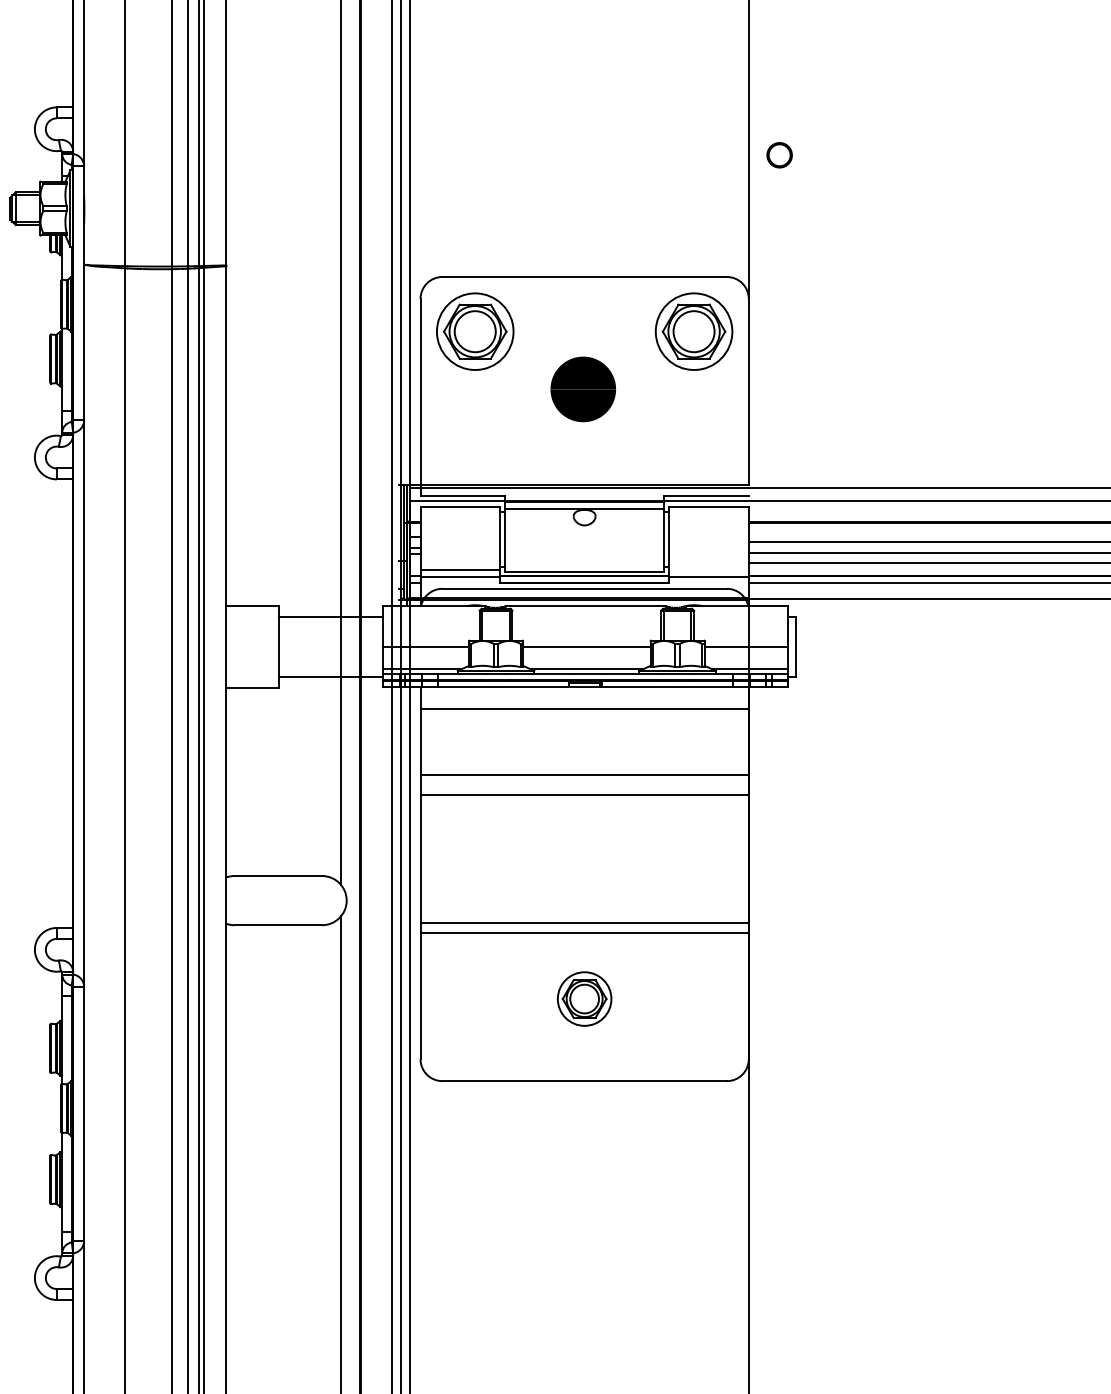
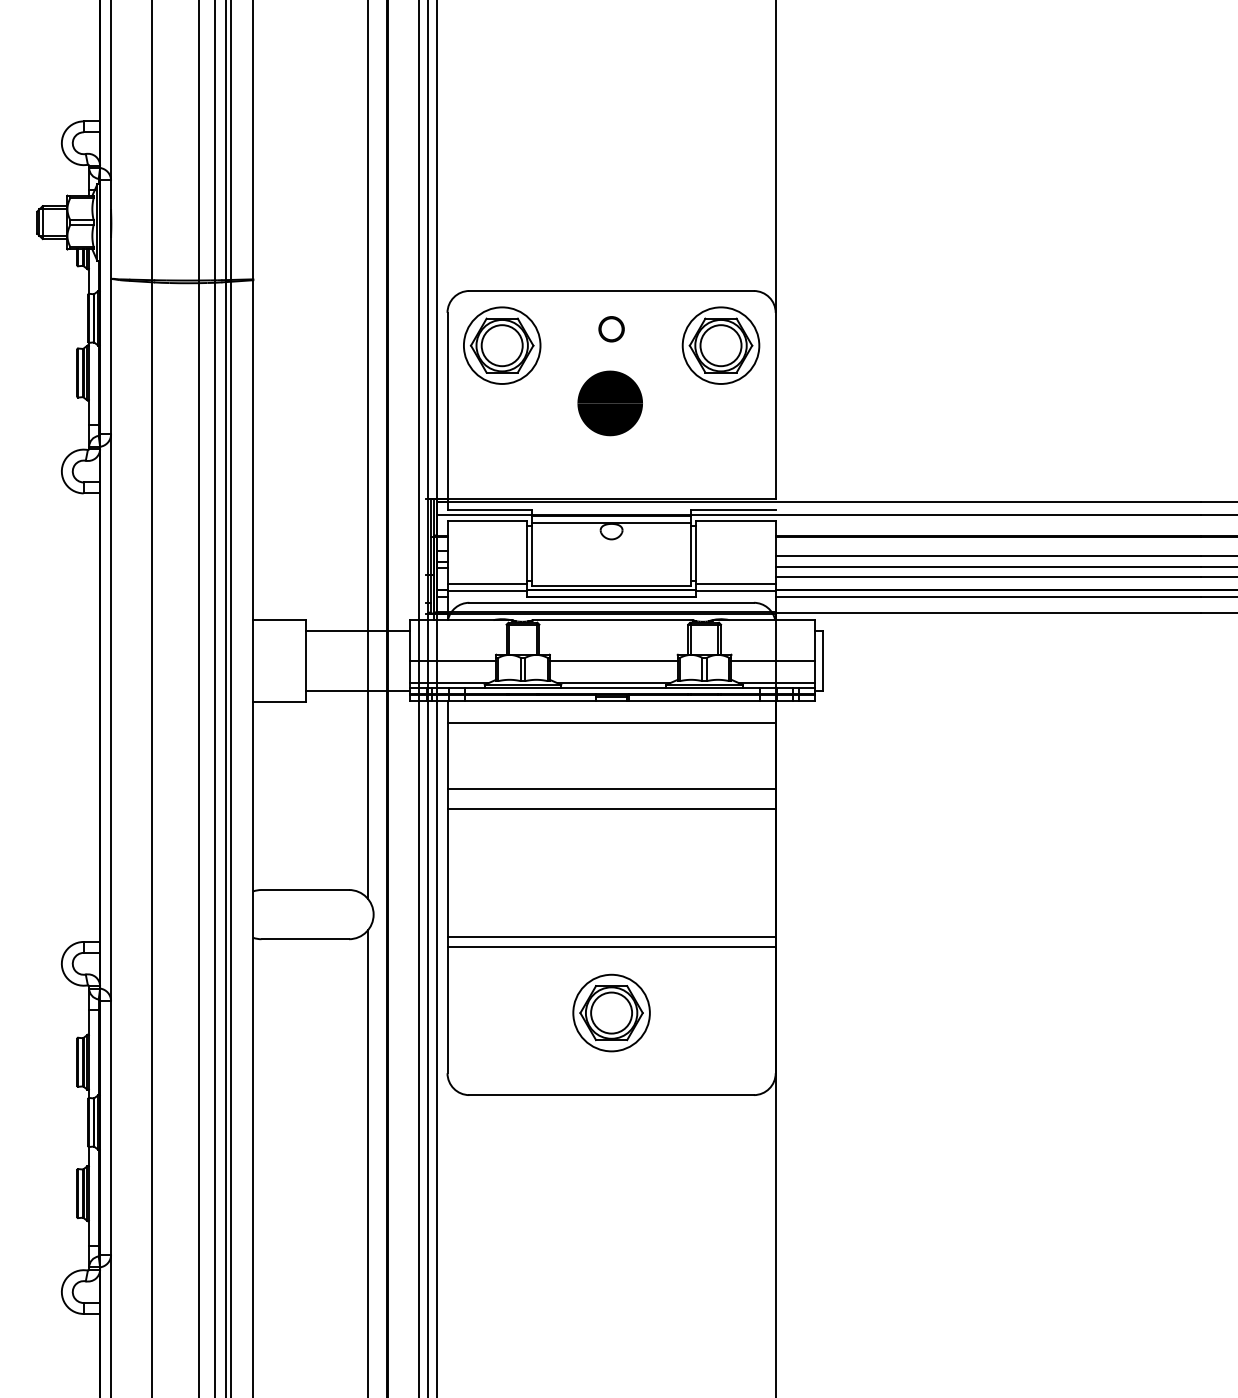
circle: (779, 155) -> (611, 329), moved
line: (708, 570) -> (735, 584), added
part: (584, 998) -> (611, 1012), size x1.43

